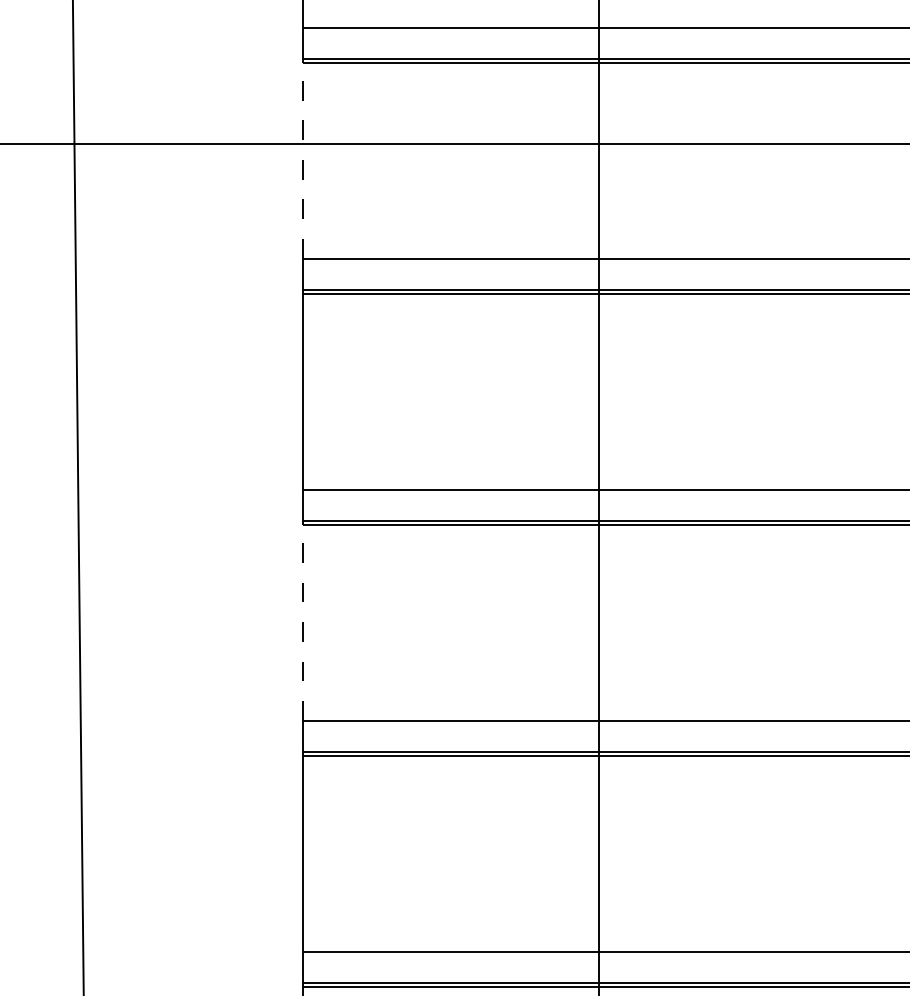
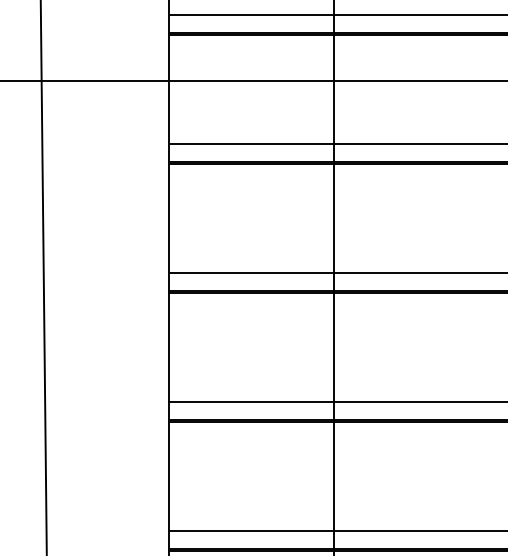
line: (301, 160) -> (168, 89), dashed -> solid
line: (301, 622) -> (168, 347), dashed -> solid

